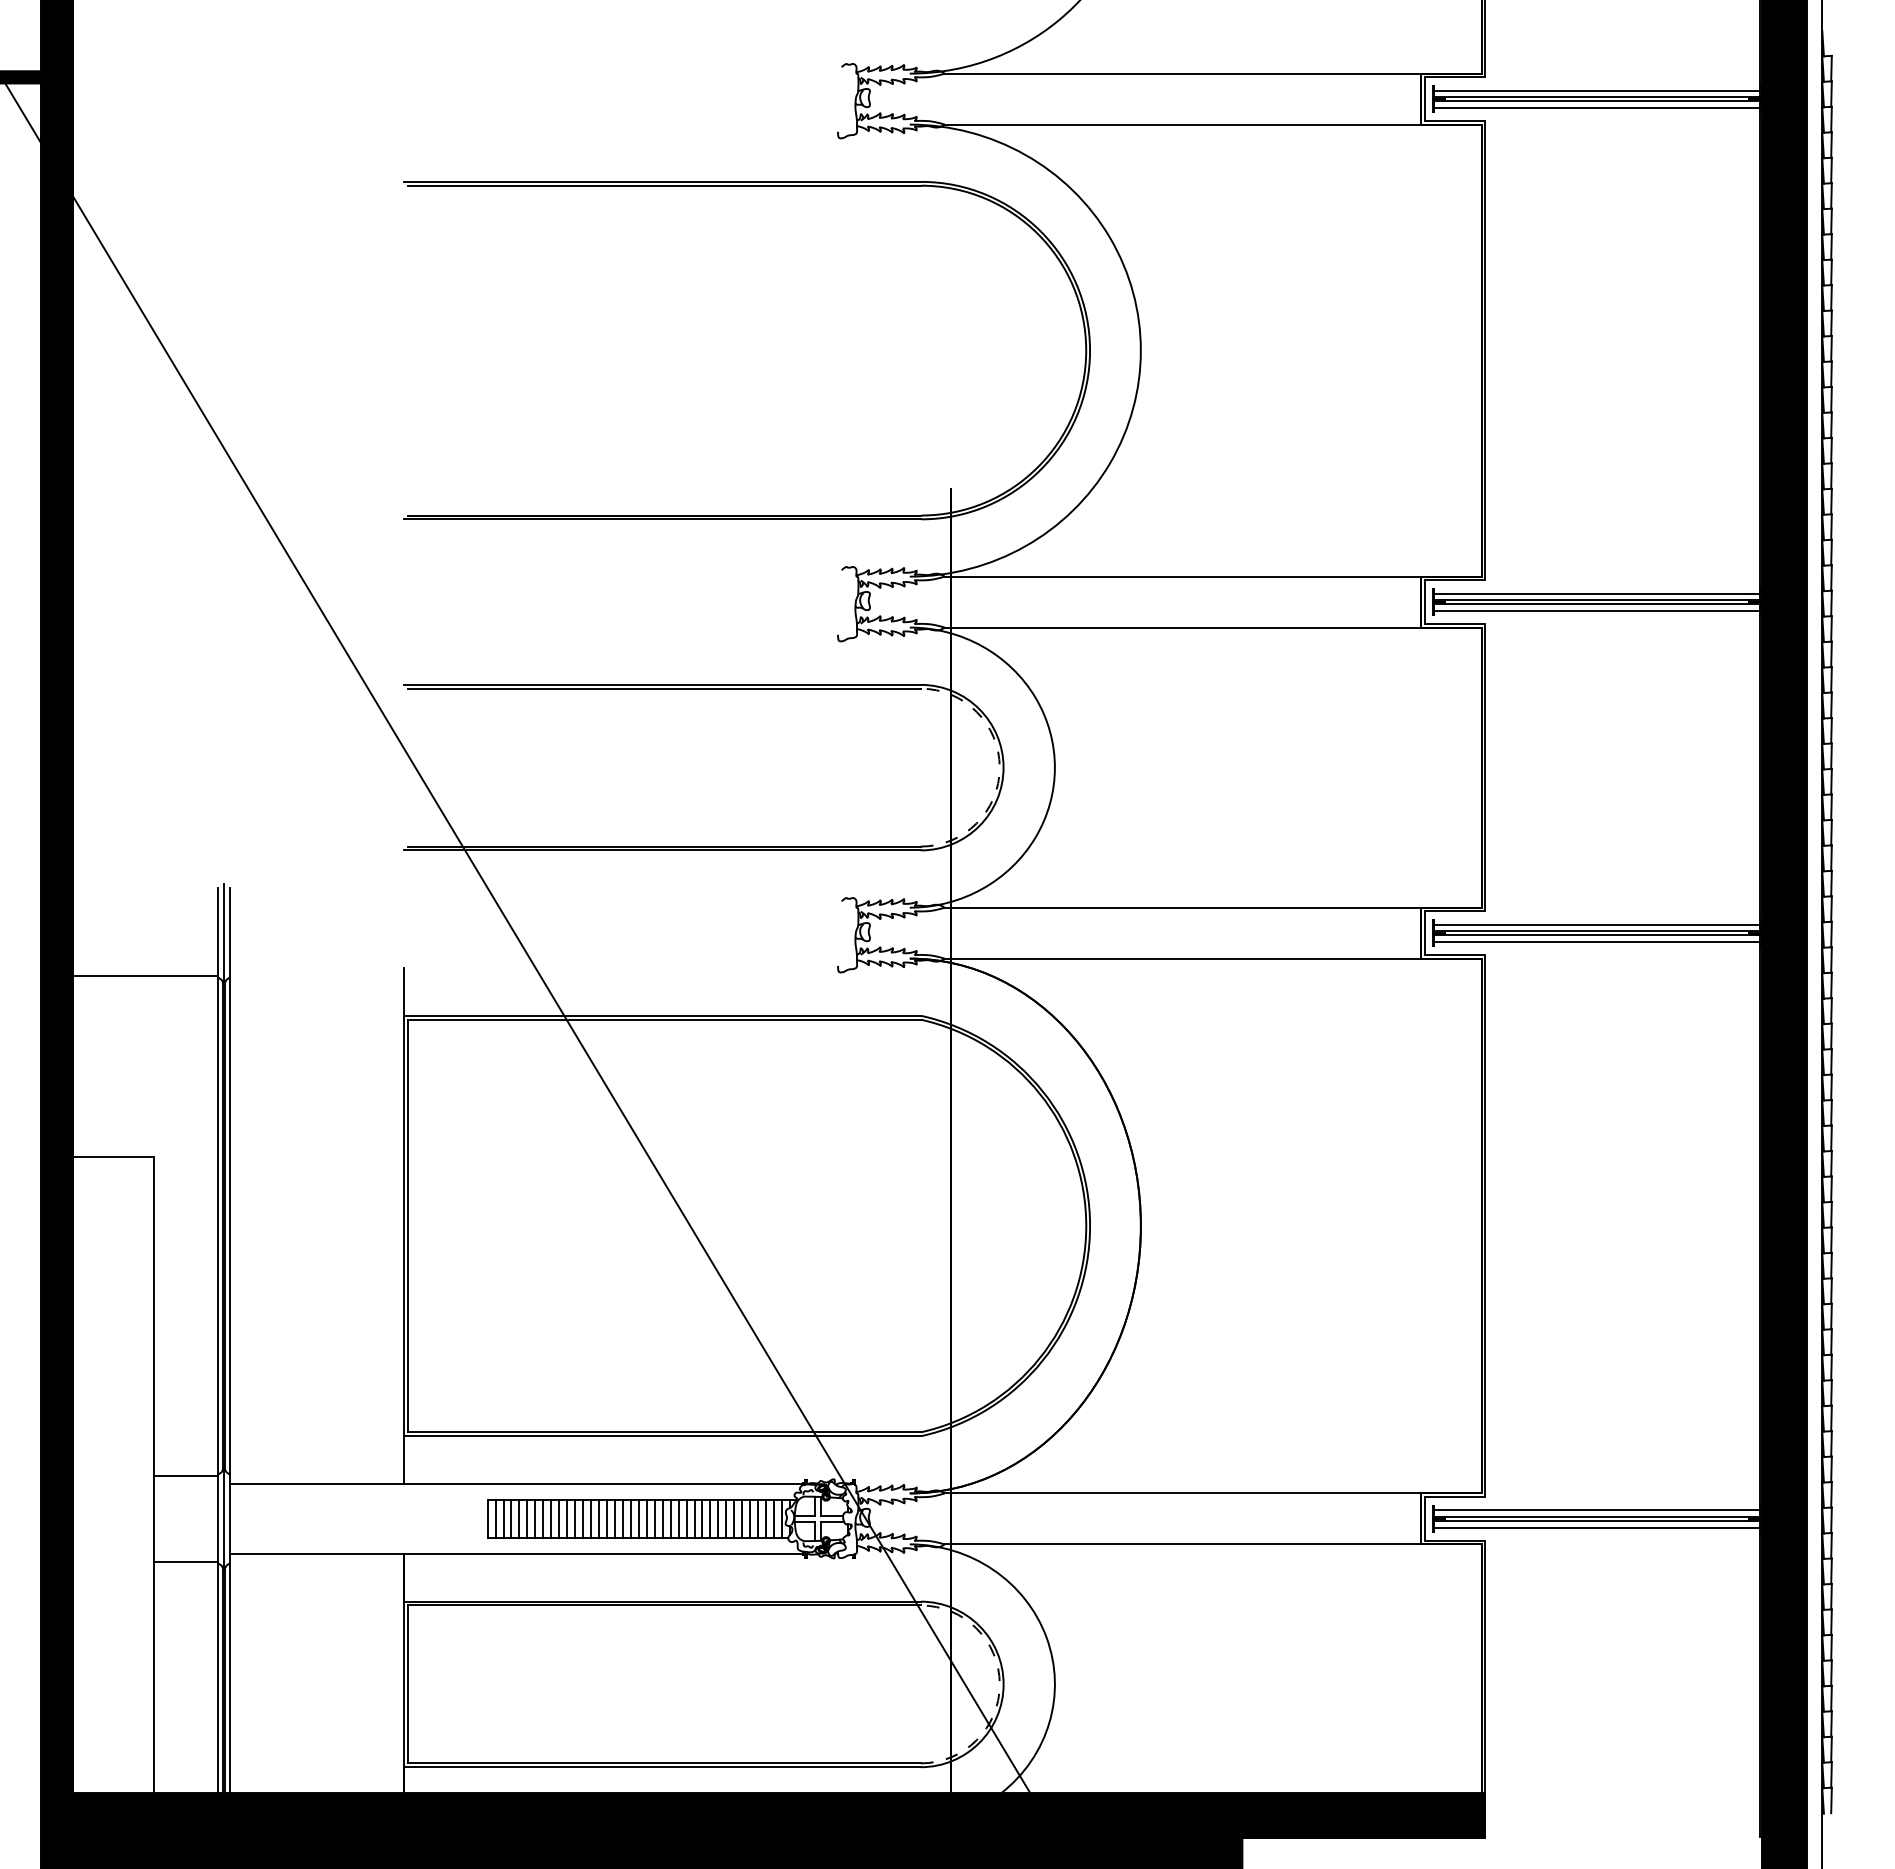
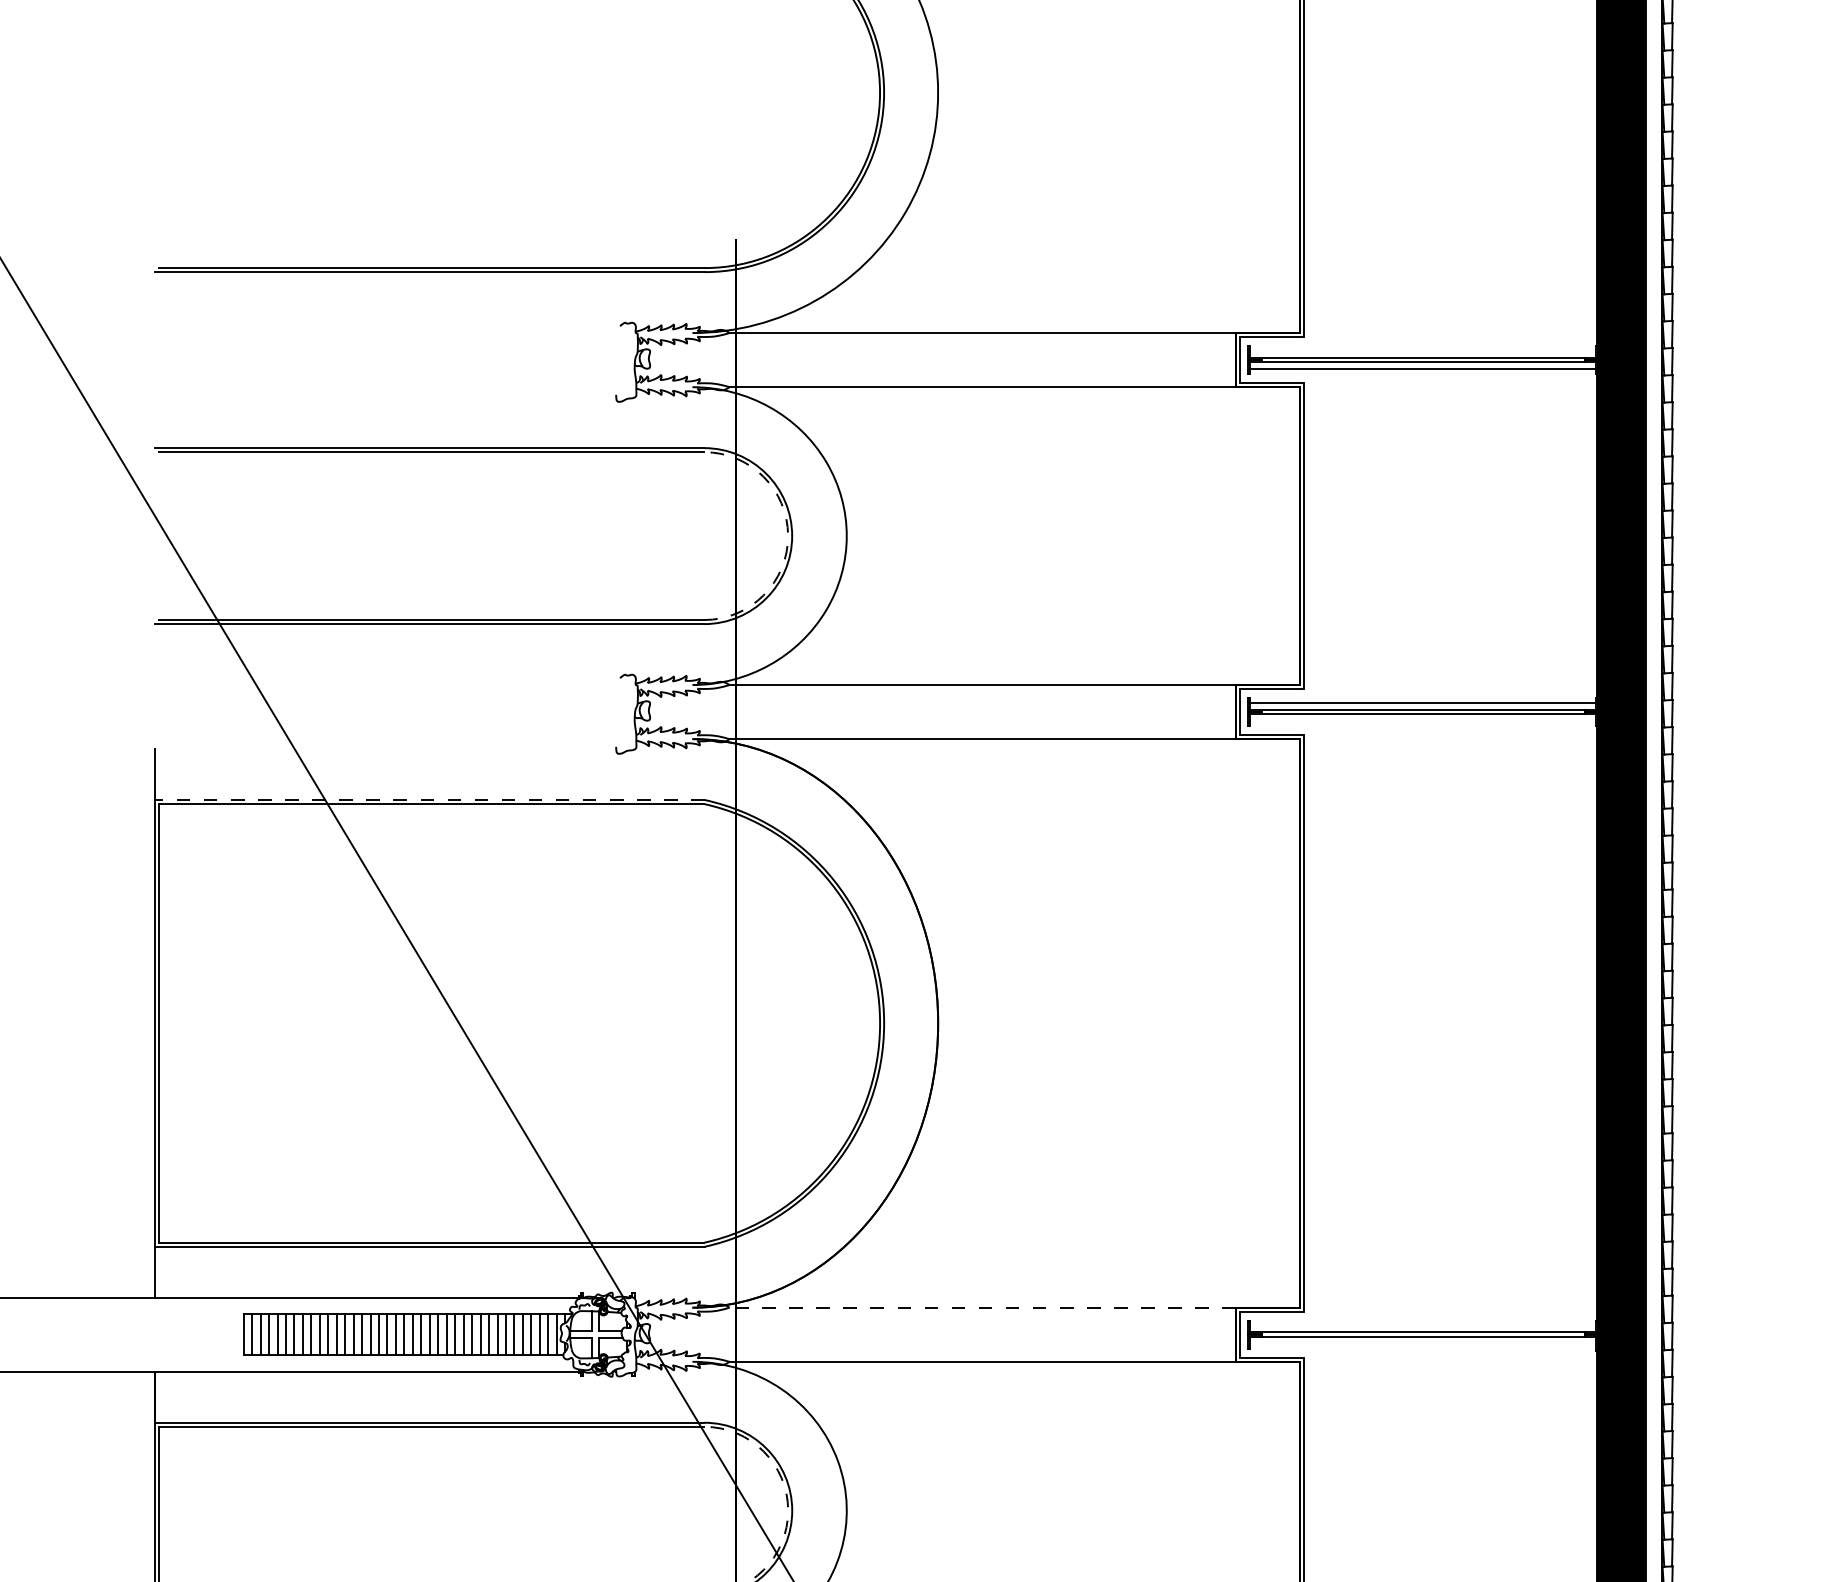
line: (1597, 593) -> (1423, 350), removed
line: (1597, 941) -> (1423, 720), removed
line: (662, 1015) -> (429, 799), solid -> dashed
line: (1182, 1493) -> (982, 1307), solid -> dashed
line: (1597, 1510) -> (1423, 1325), removed
line: (1597, 1527) -> (1423, 1343), removed

